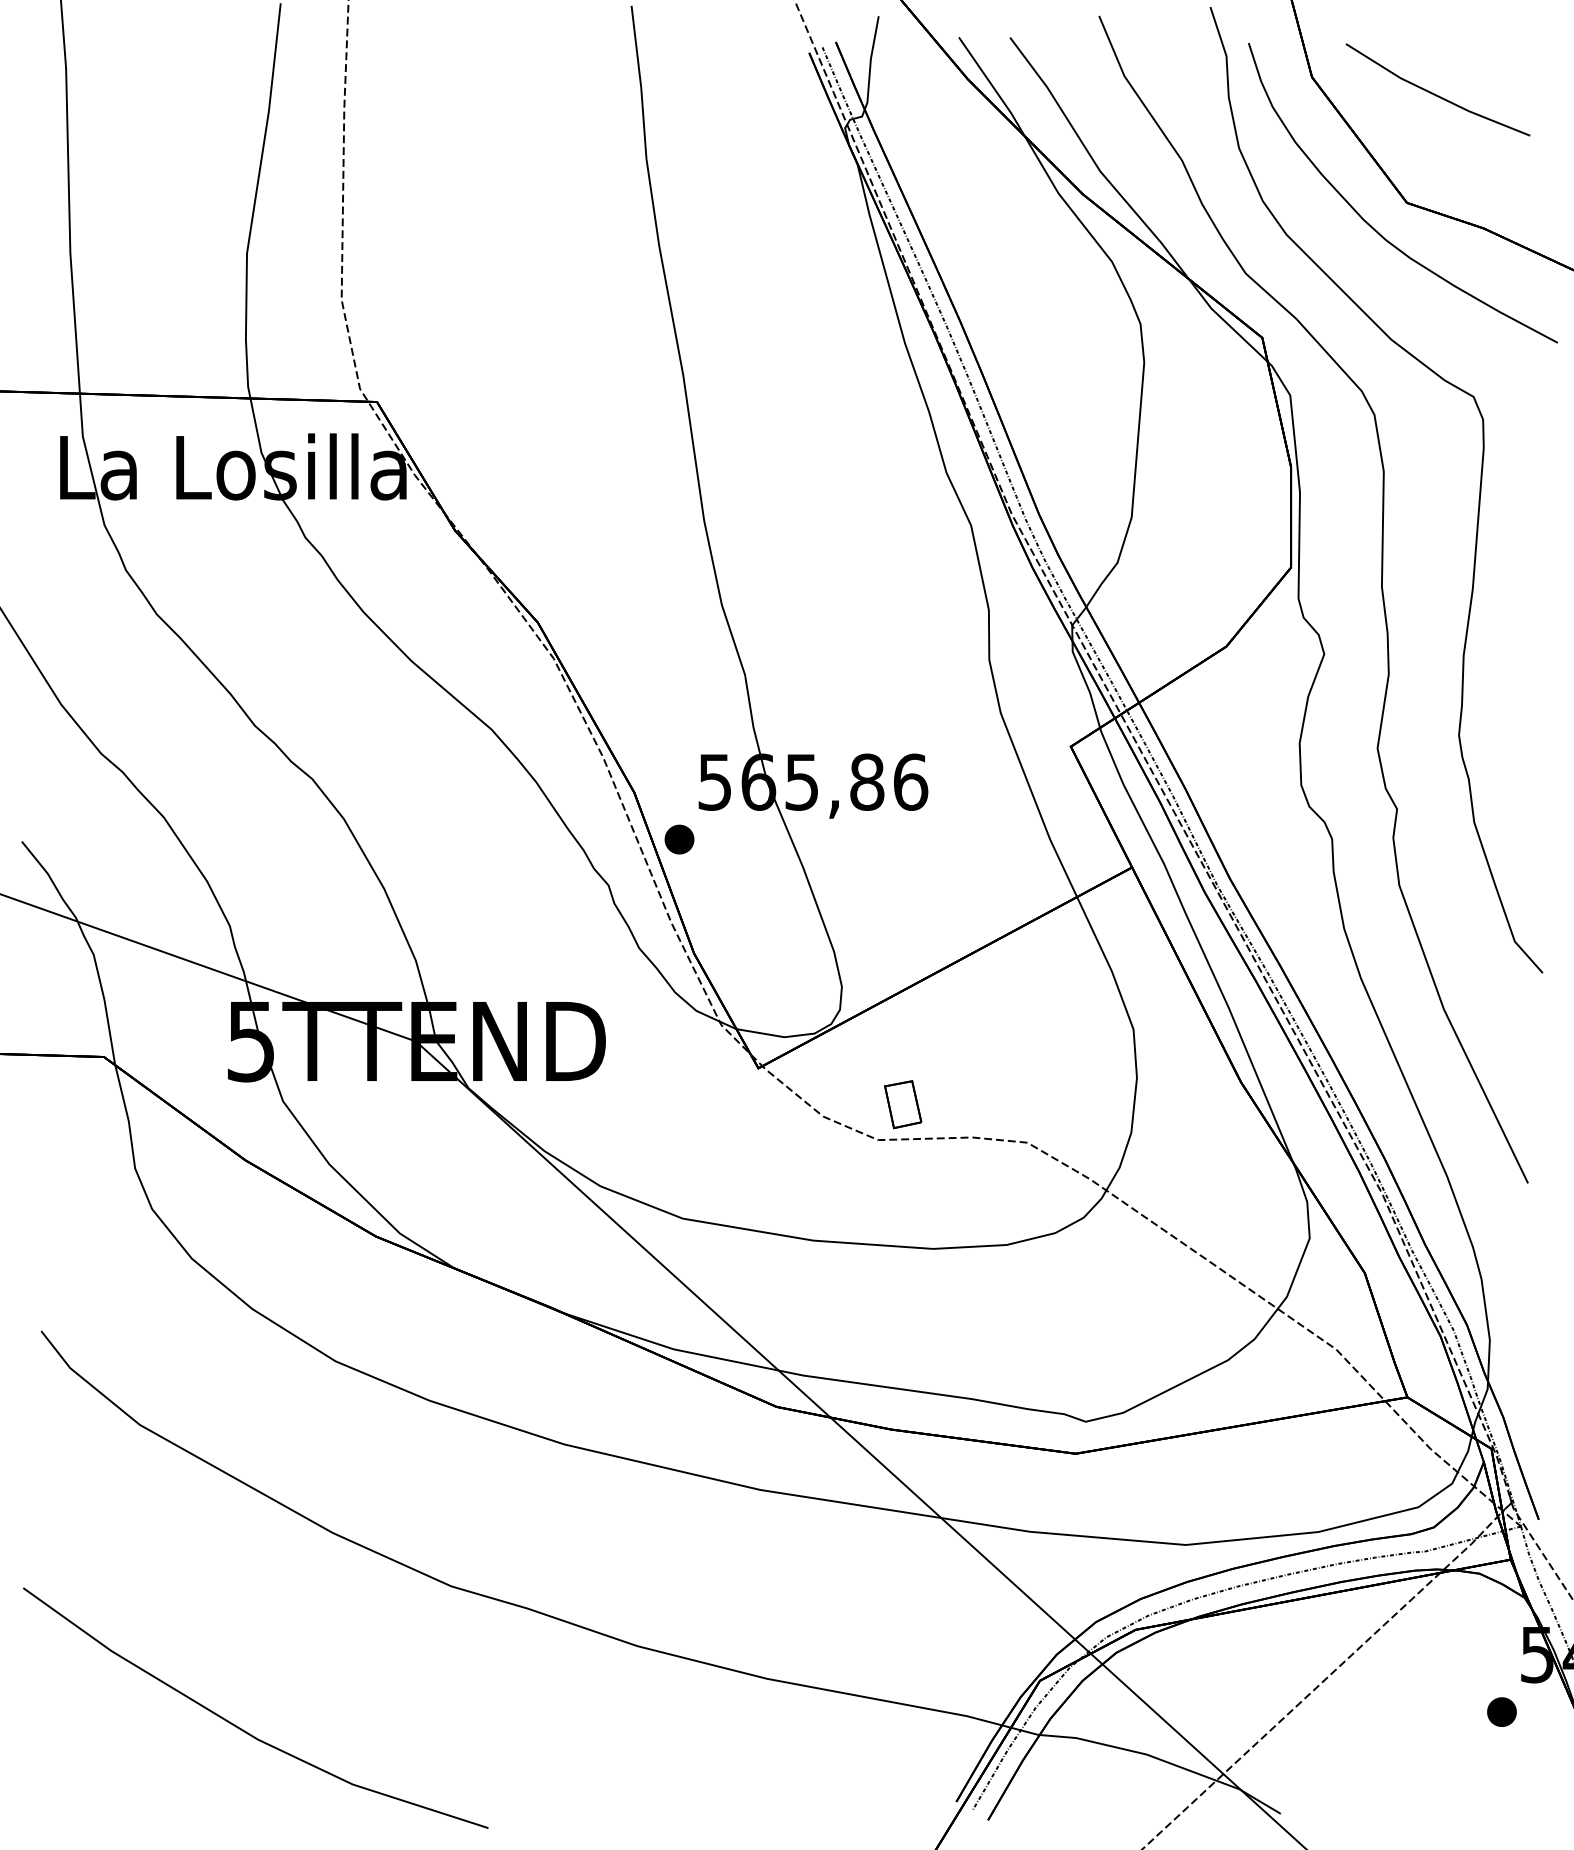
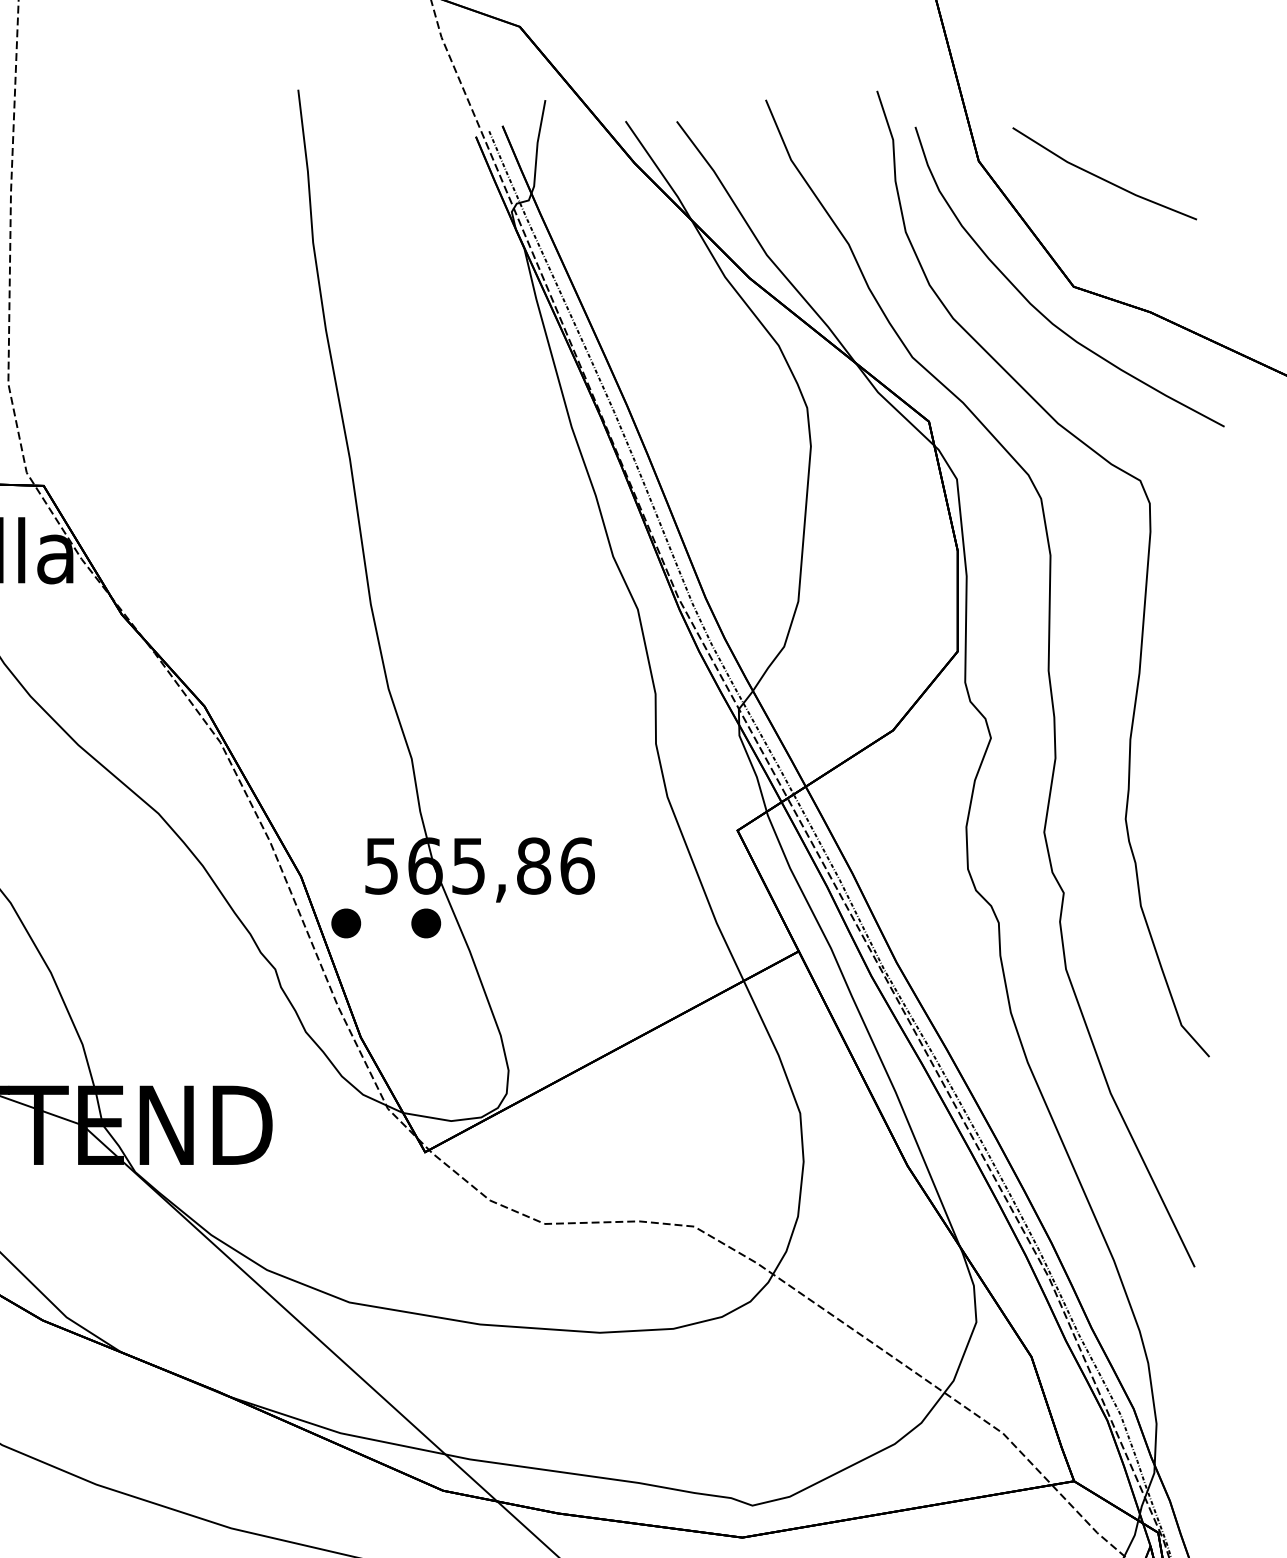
part: (759, 839) -> (426, 923), added
part: (903, 1104) -> (570, 1188), removed

